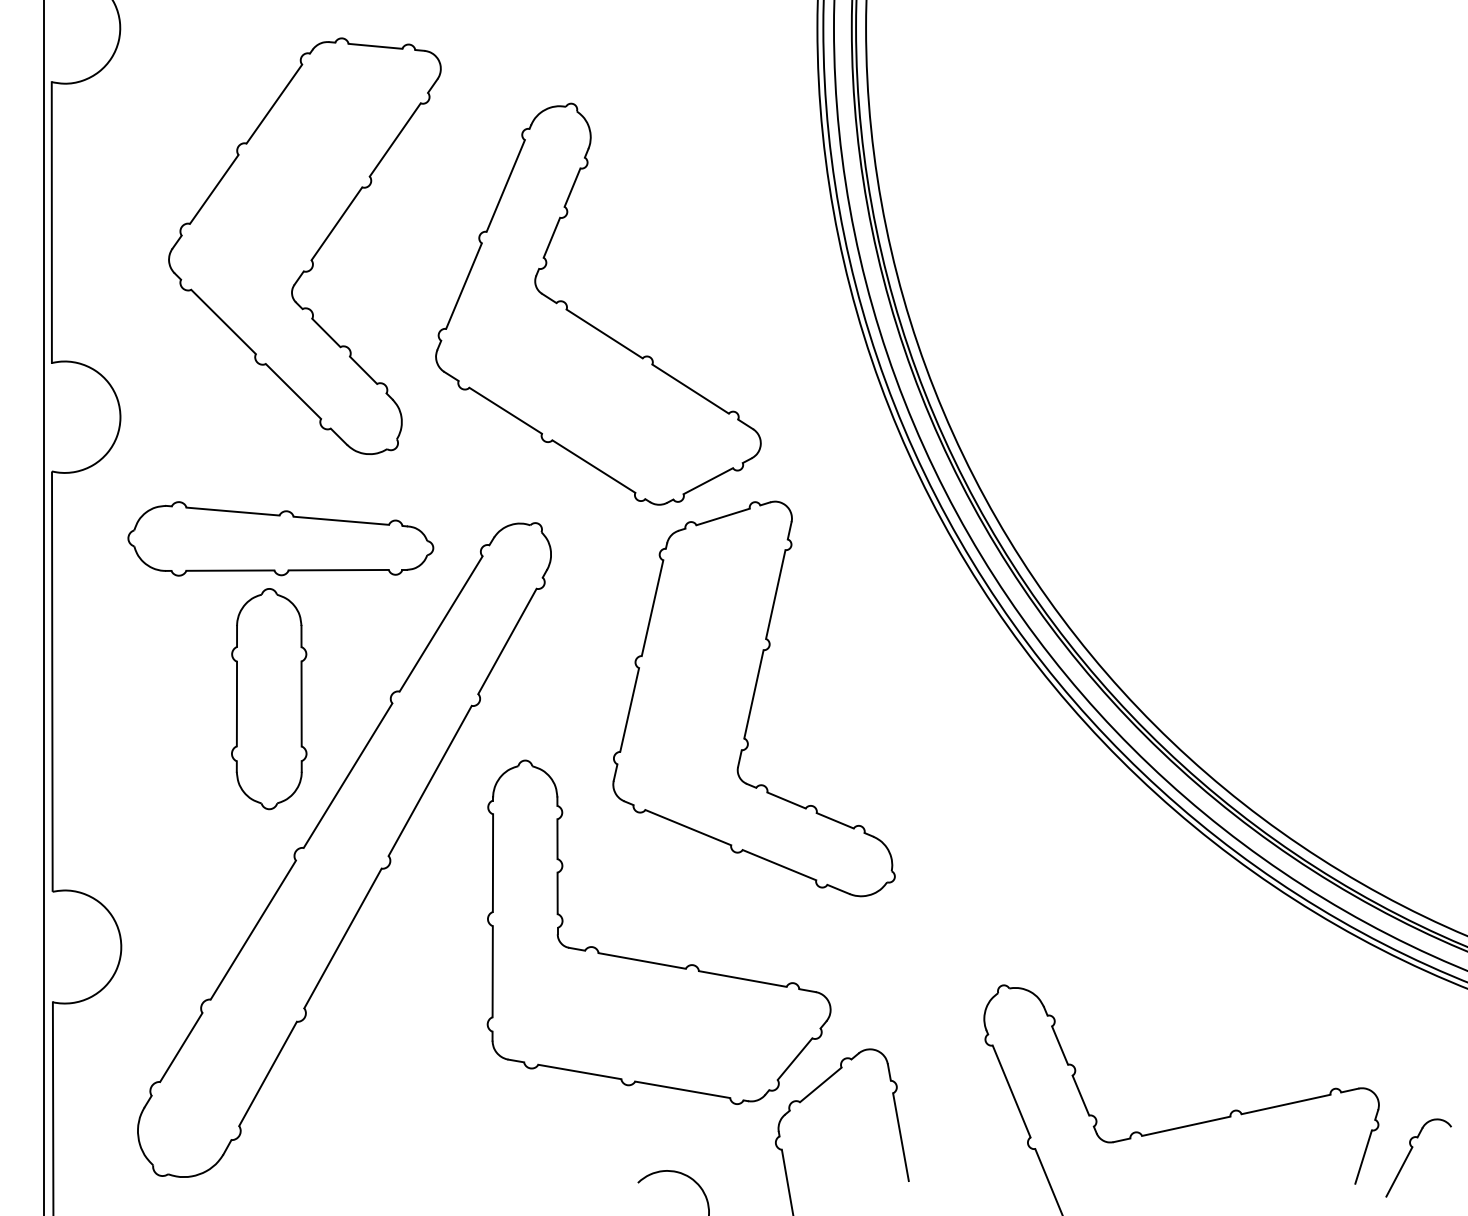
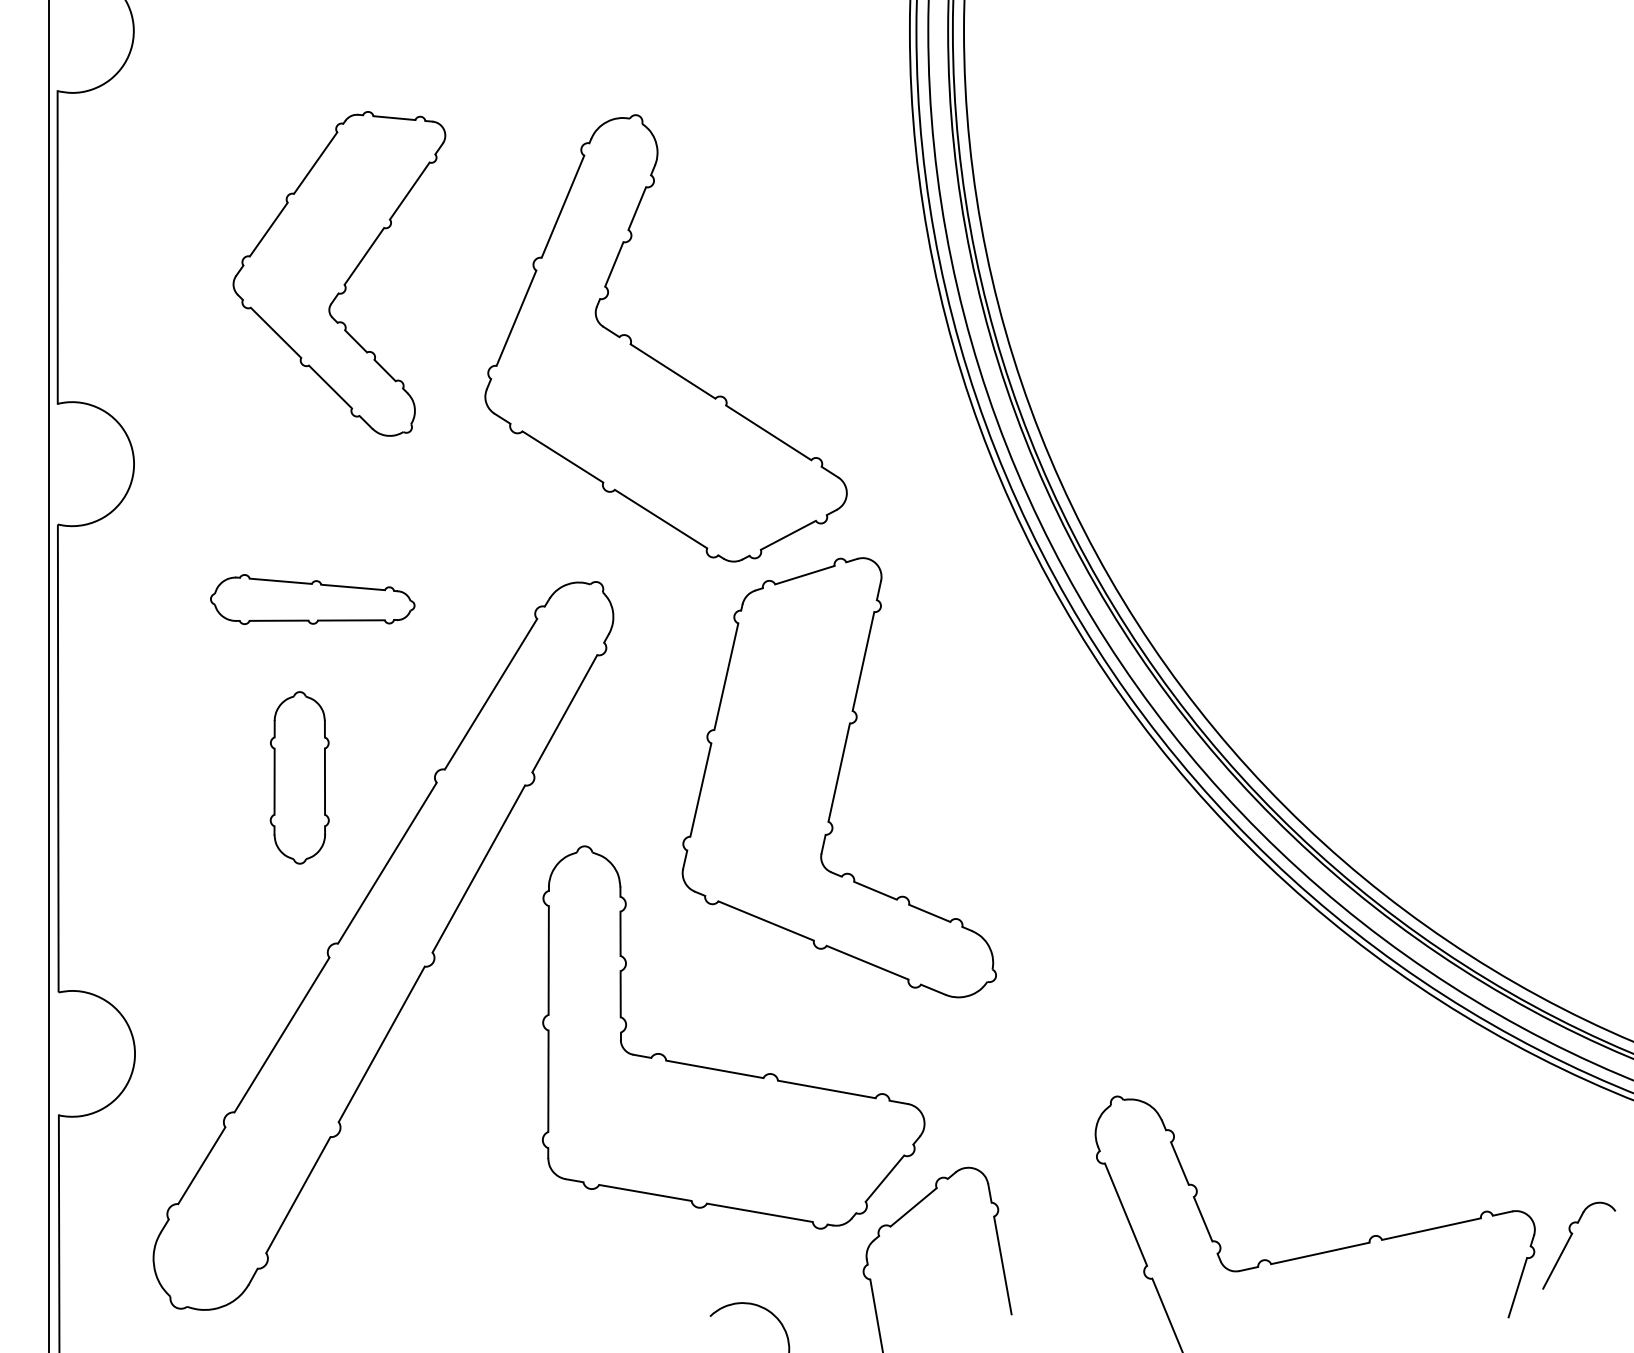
part: (305, 245) -> (339, 273), size x0.7
part: (280, 538) -> (312, 599), size x0.6
part: (269, 698) -> (299, 777), size x0.7
part: (1410, 1154) -> (1569, 1241), moved

